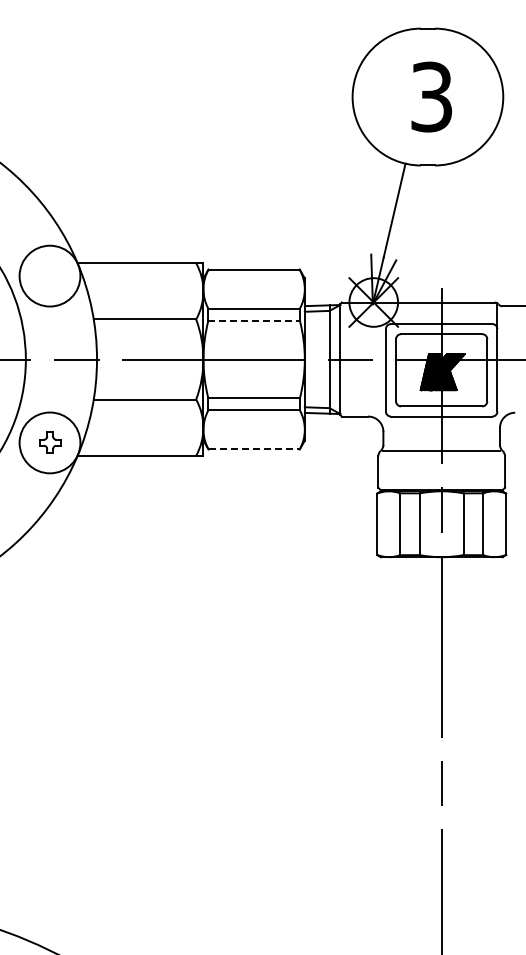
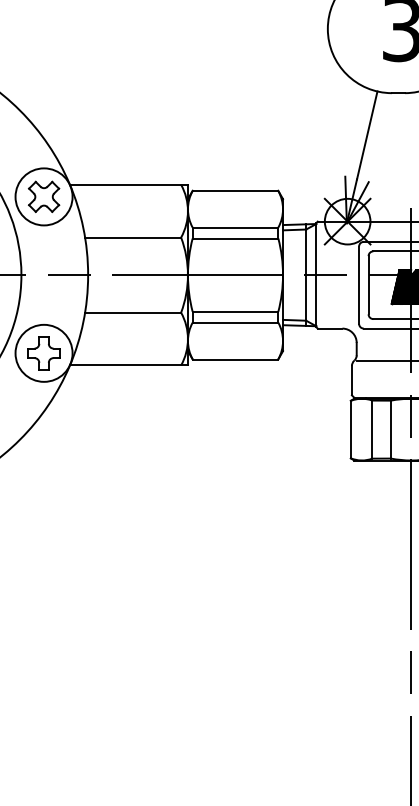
part: (49, 276) -> (43, 197), added
line: (254, 320) -> (235, 238), dashed -> solid
part: (50, 442) -> (44, 352), size x1.67
line: (254, 449) -> (235, 359), dashed -> solid

